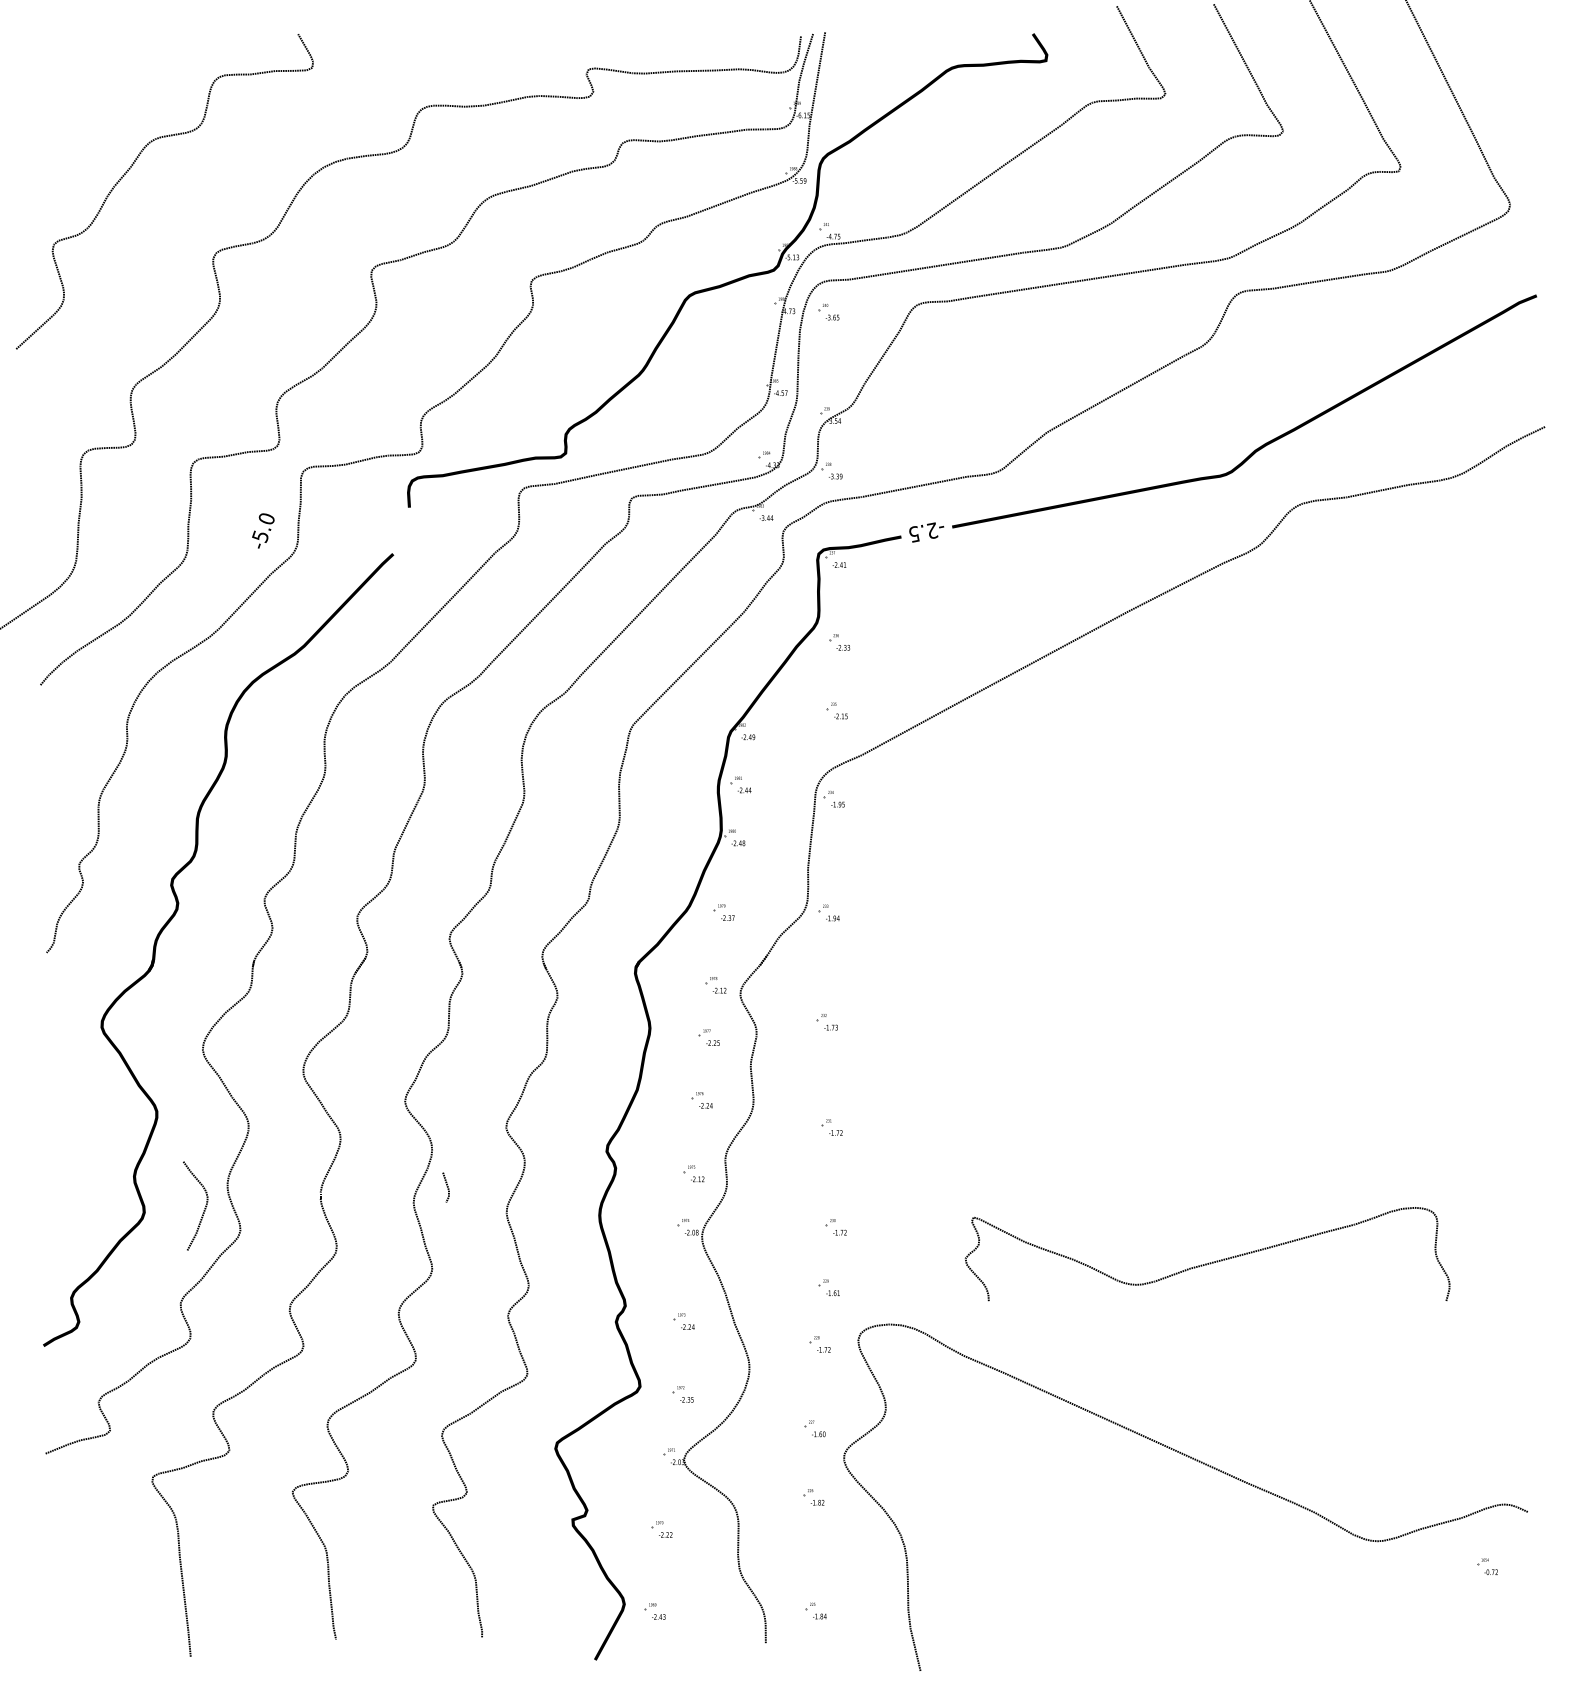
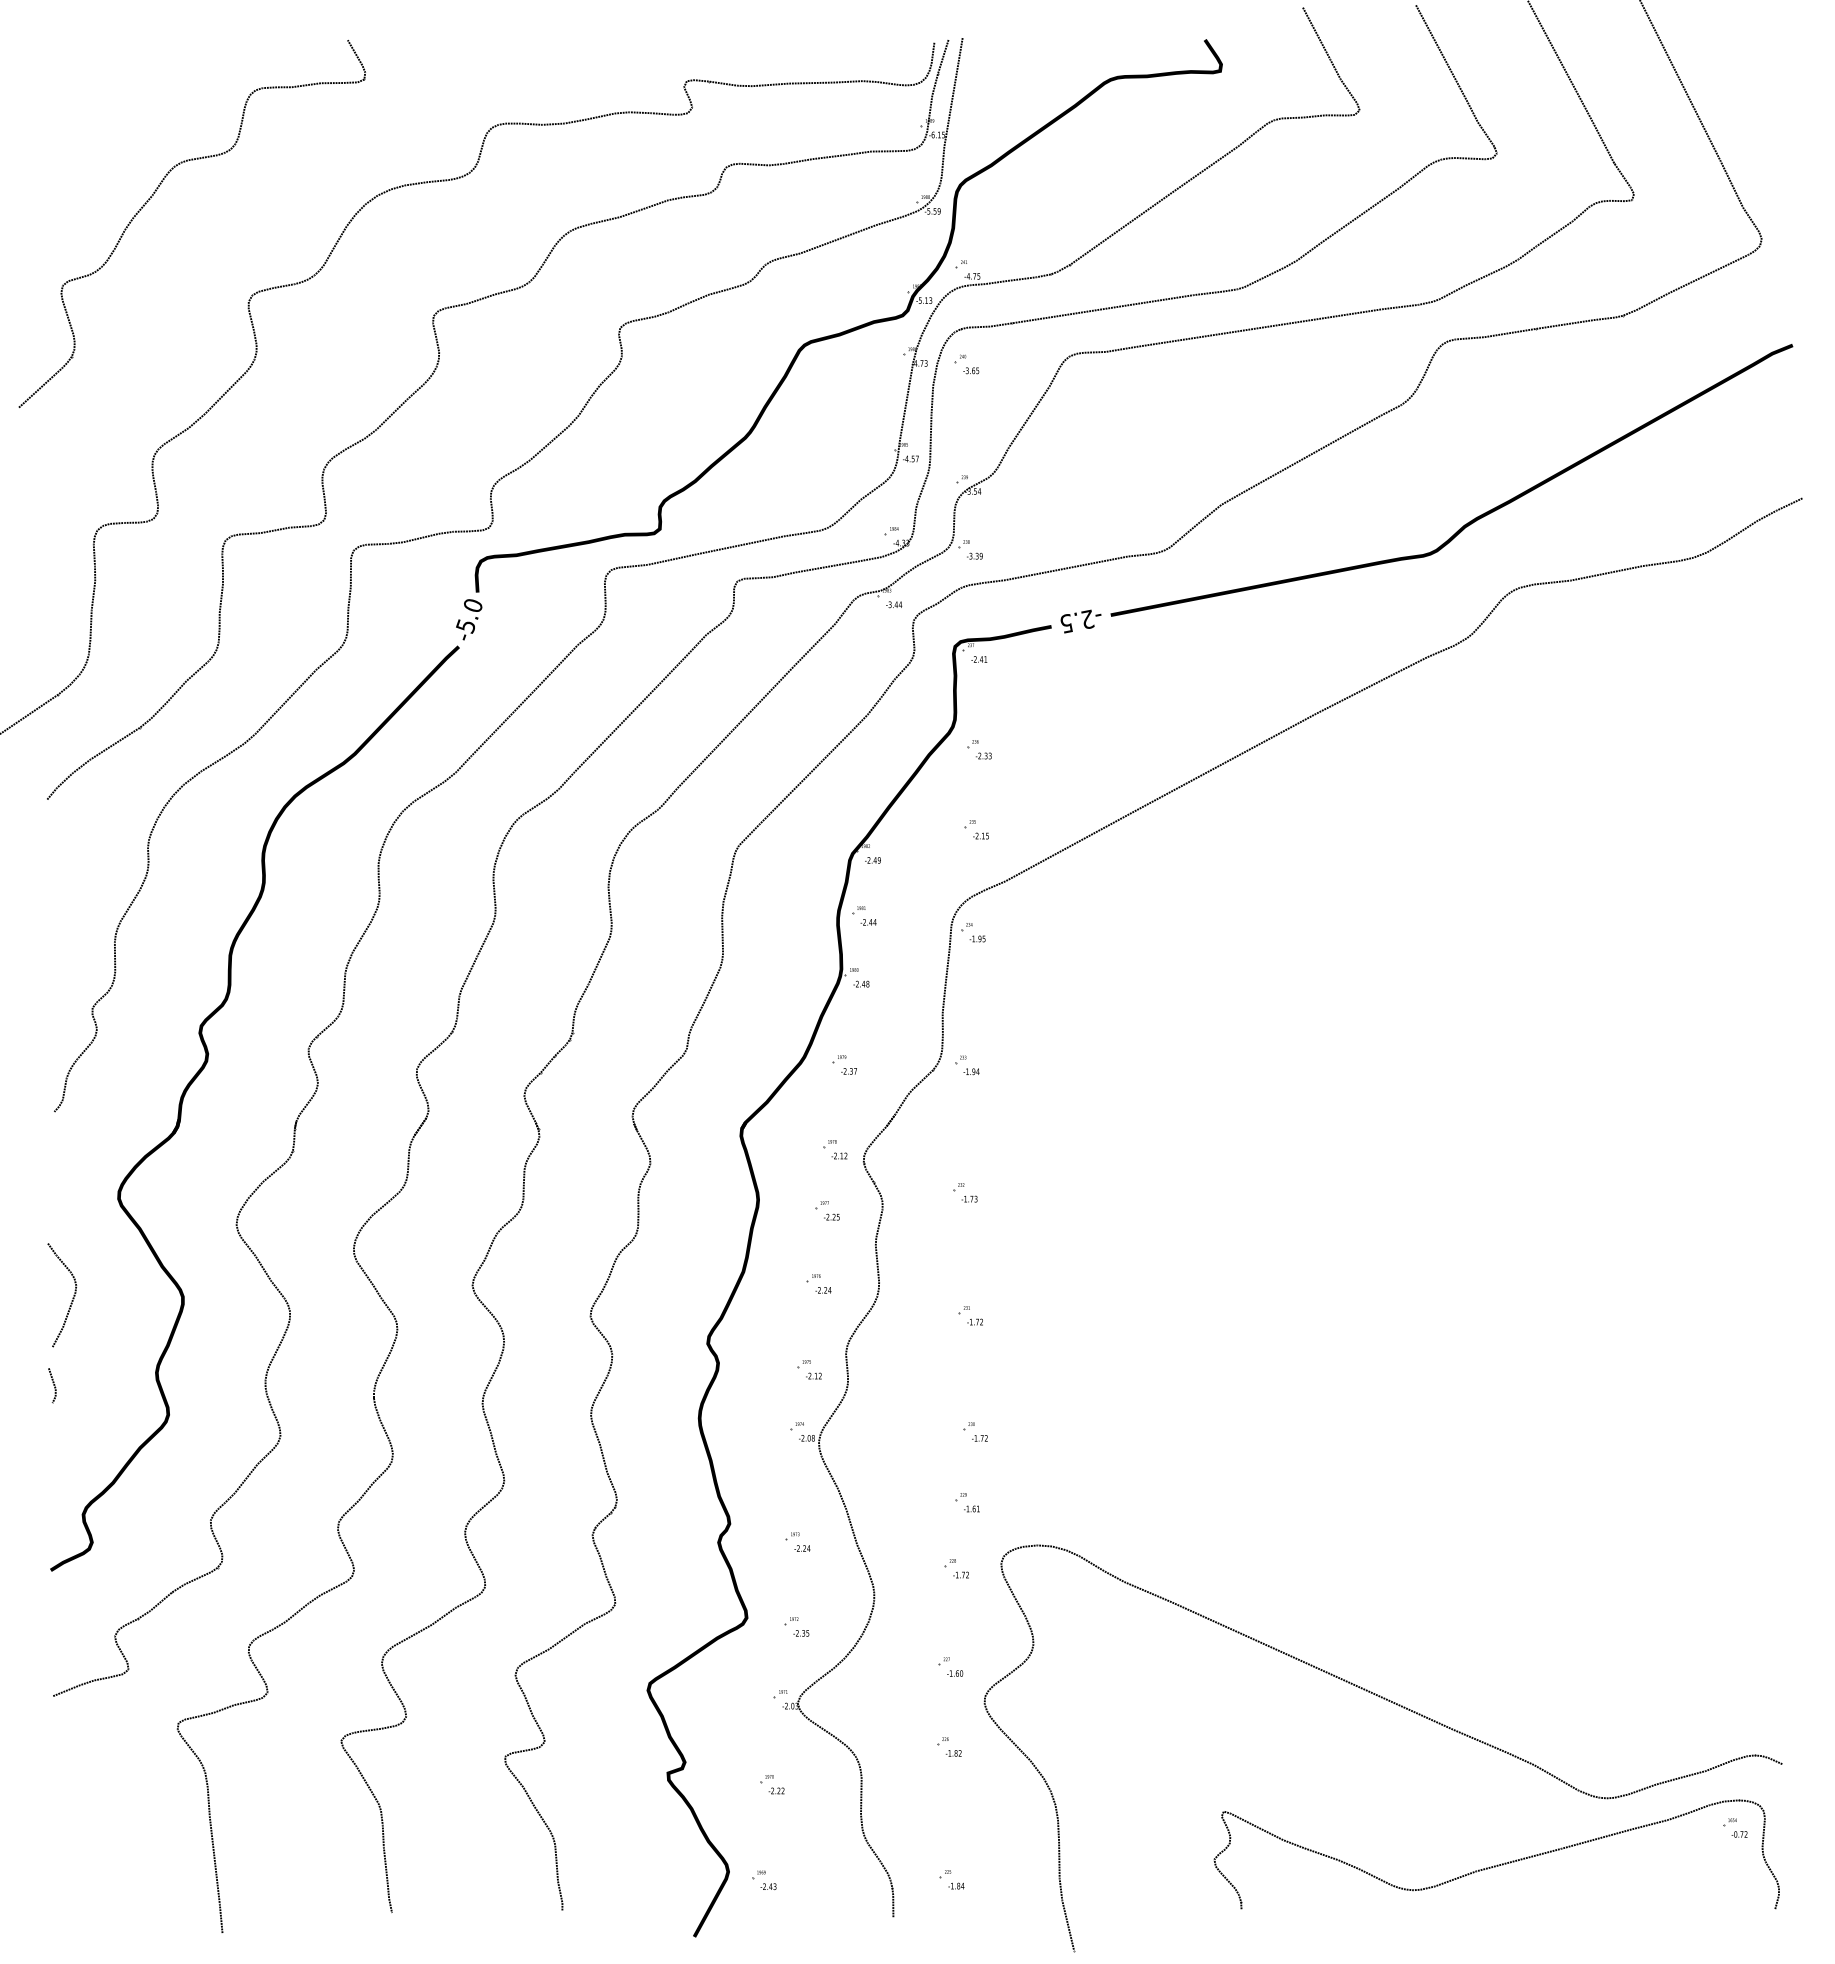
text: (263, 530) -> (469, 619), moved
line: (447, 1187) -> (53, 1385), moved
curve: (204, 1207) -> (72, 1297), moved
curve: (1208, 1262) -> (1497, 1864), moved

